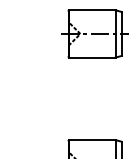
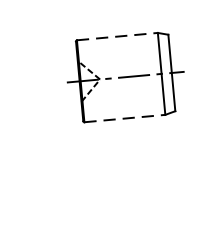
line: (93, 10) -> (119, 36), solid -> dashed
line: (93, 57) -> (126, 118), solid -> dashed

